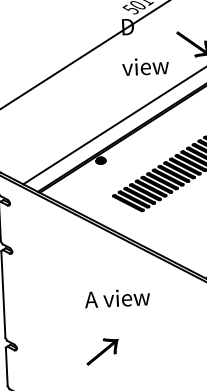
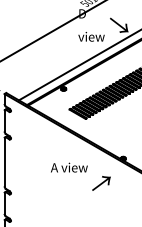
text: (102, 351) -> (101, 183), moved

